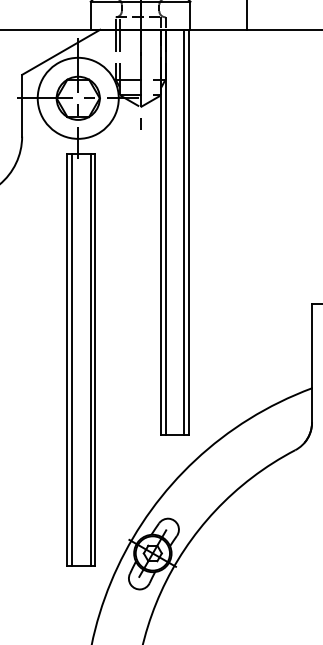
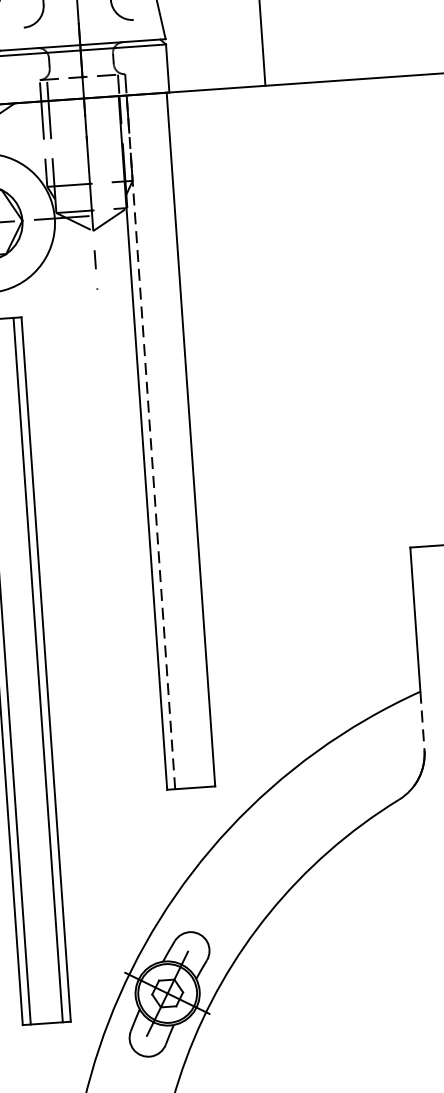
line: (165, 232) -> (150, 442), solid -> dashed
line: (184, 232) -> (183, 440), removed
line: (312, 405) -> (423, 721), solid -> dashed

